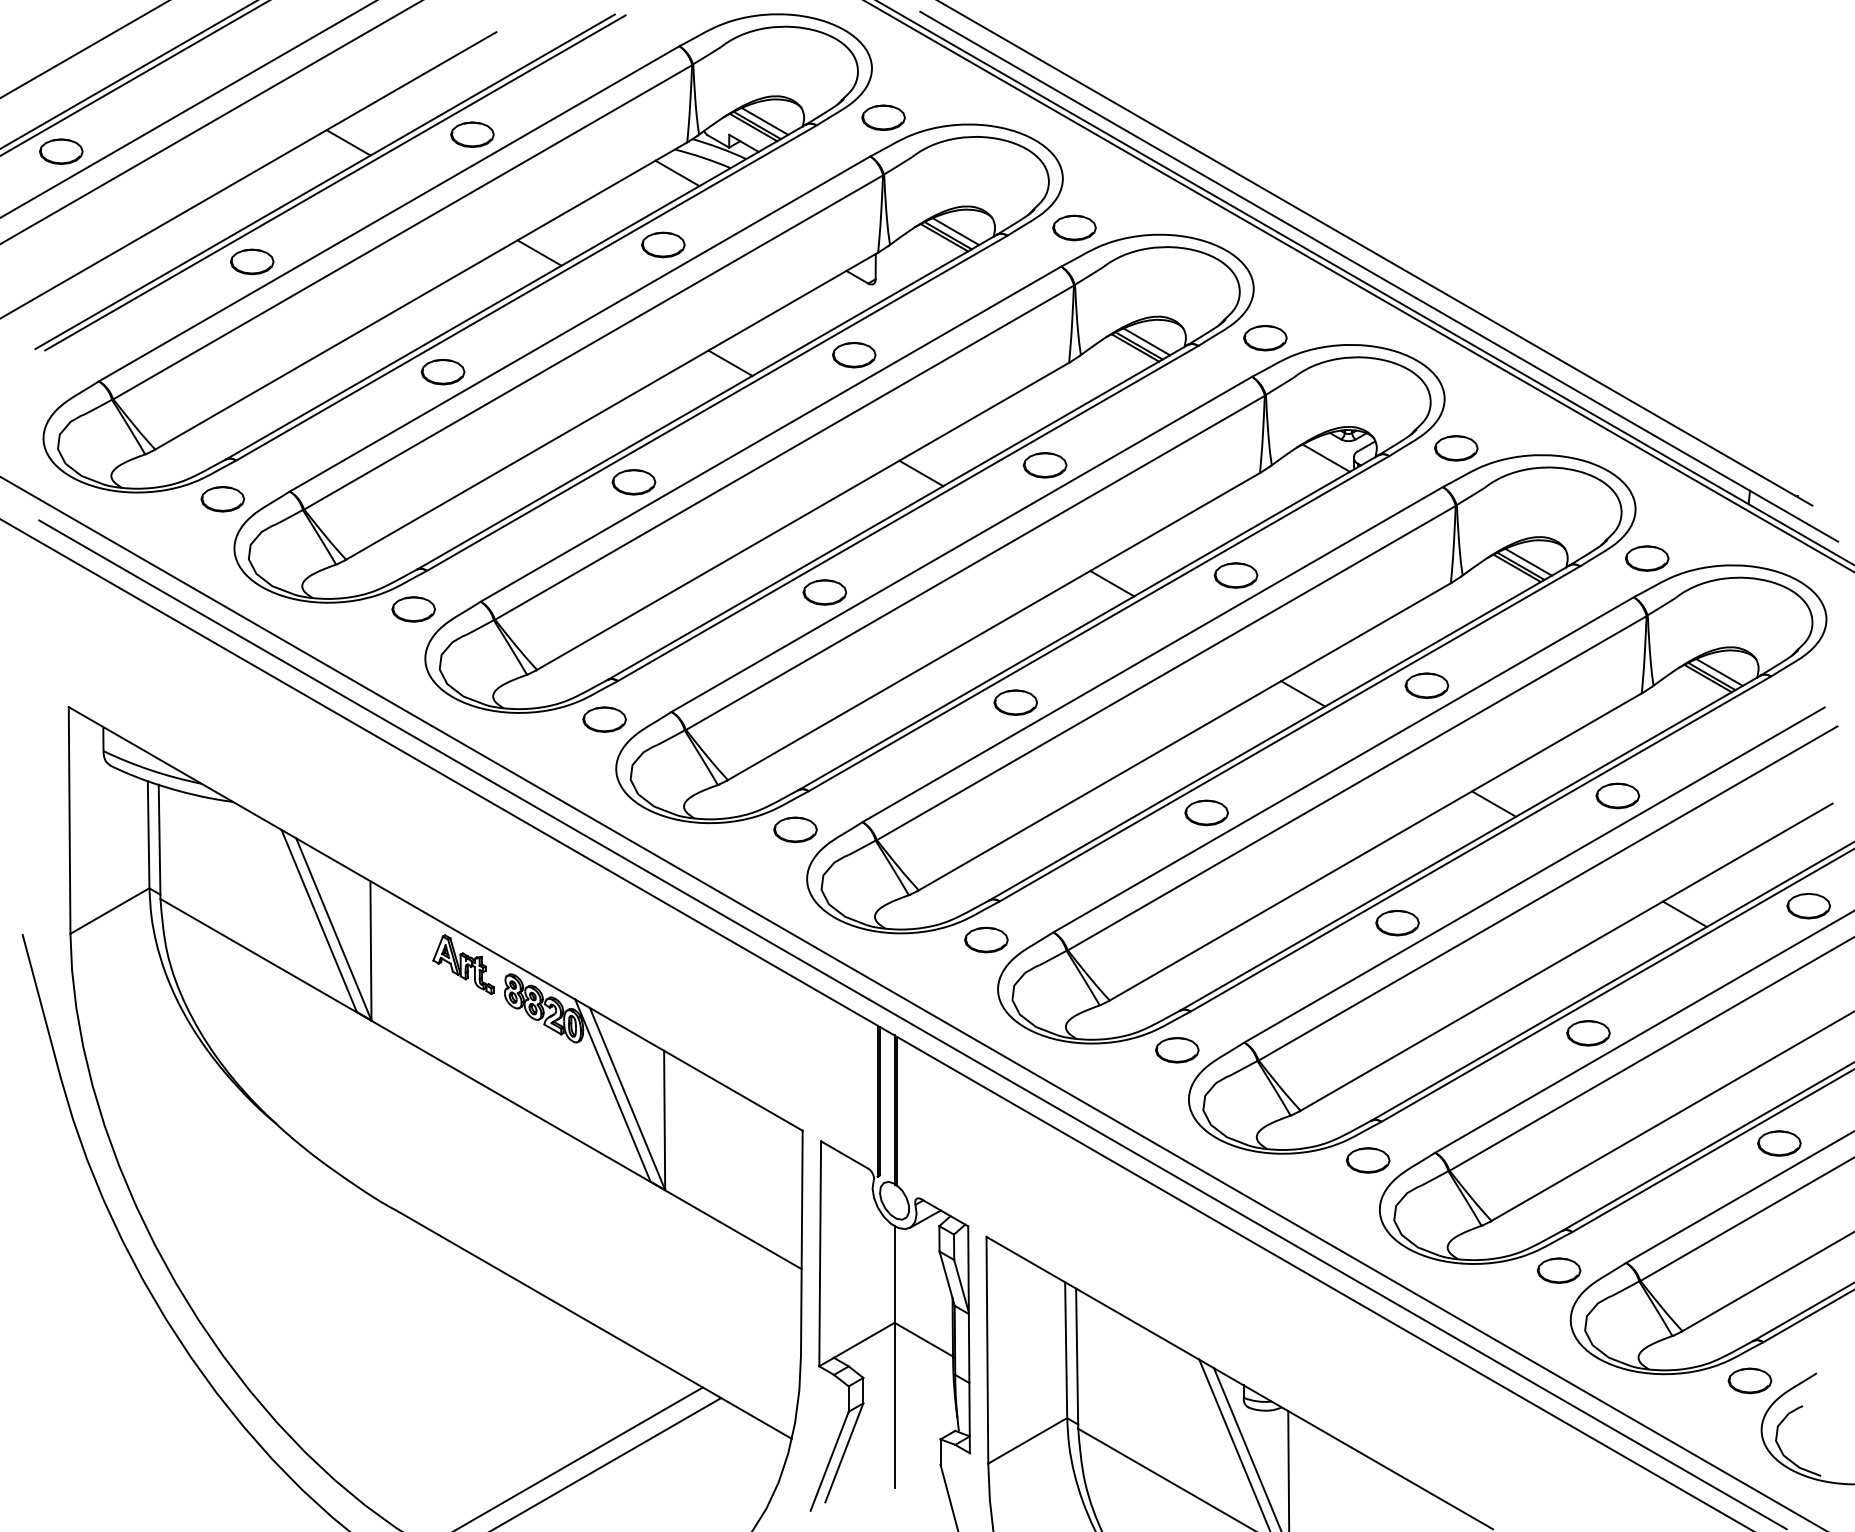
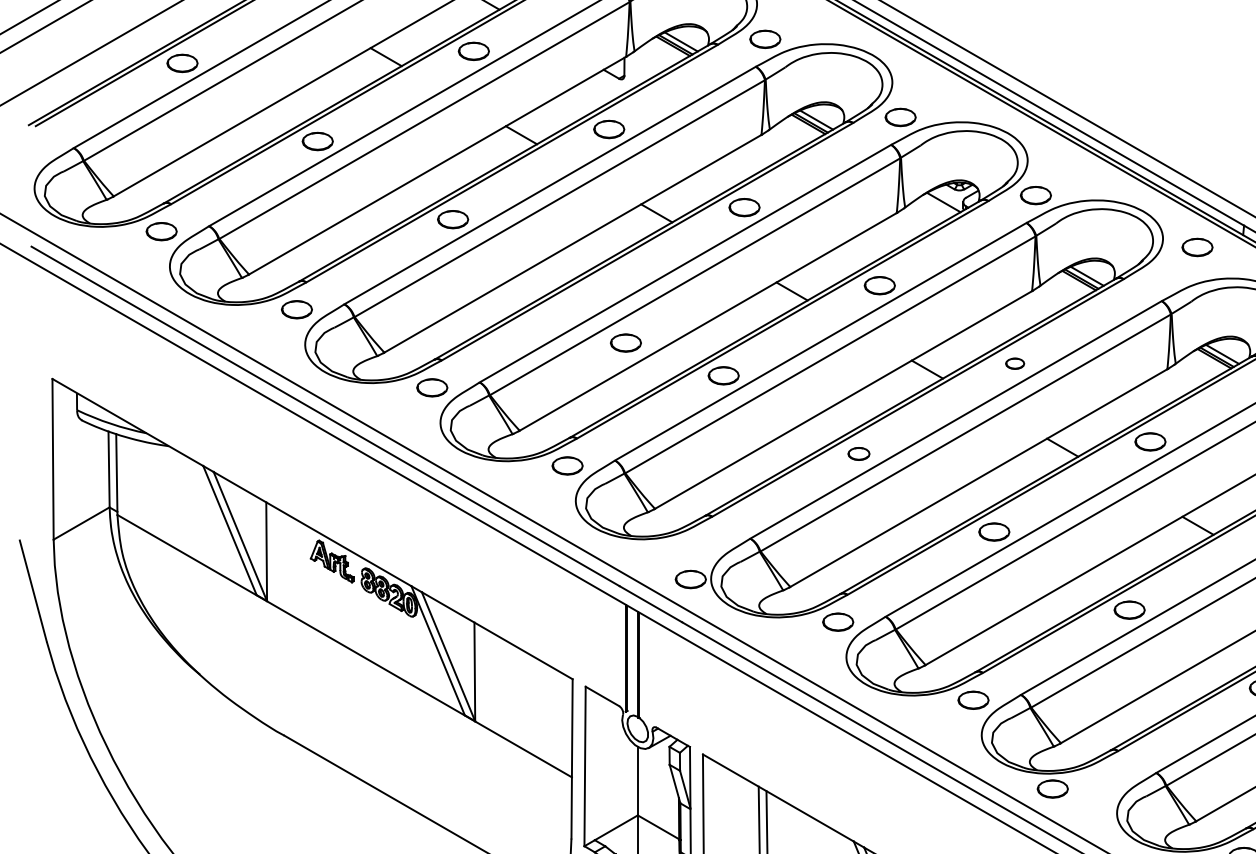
part: (1647, 558) -> (1197, 247), moved
part: (824, 592) -> (625, 343), moved
part: (1426, 685) -> (1014, 363), size x0.6
part: (1206, 812) -> (858, 453), size x0.7
part: (986, 939) -> (690, 579), moved
part: (1558, 1270) -> (1052, 788), moved

